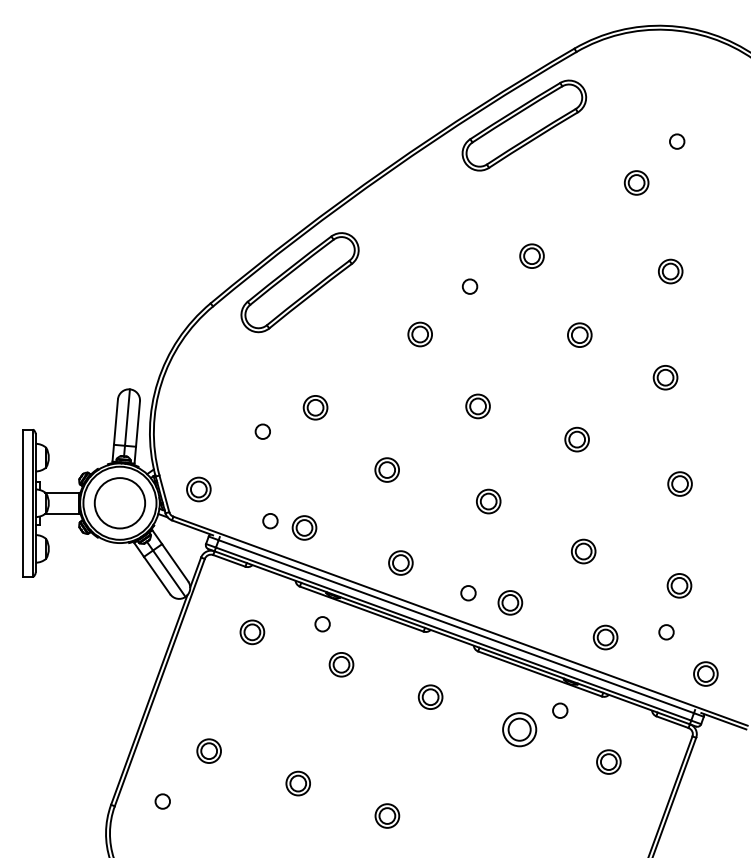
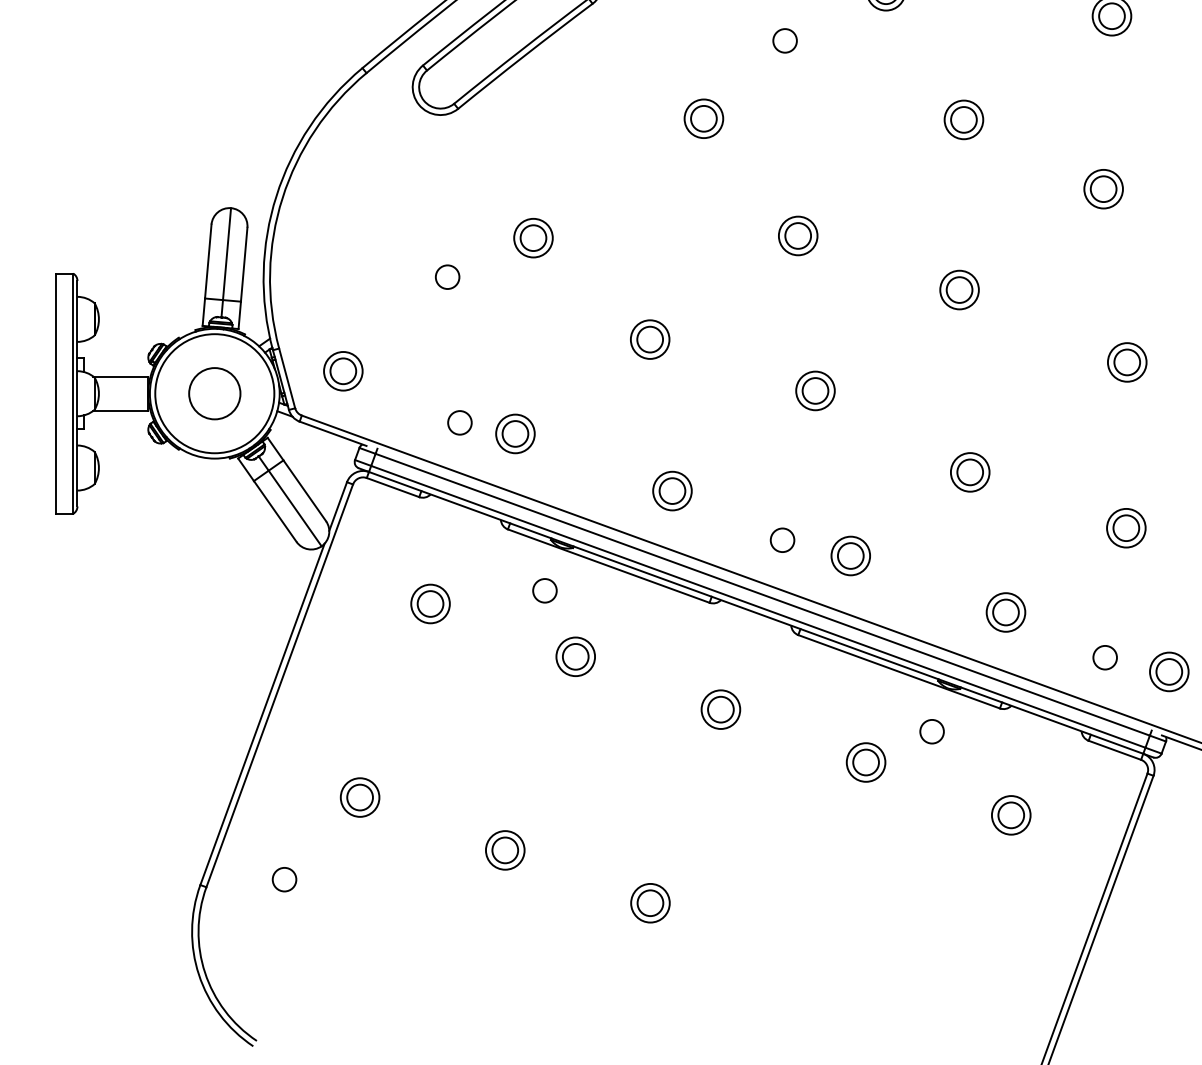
circle: (119, 503) -> (214, 394), size x0.62
circle: (666, 632) -> (1105, 658), moved
part: (519, 729) -> (865, 762), size x0.71

